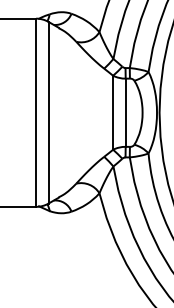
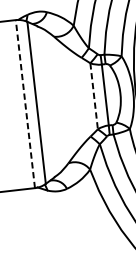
line: (36, 112) -> (25, 103), solid -> dashed
line: (113, 112) -> (94, 96), solid -> dashed

